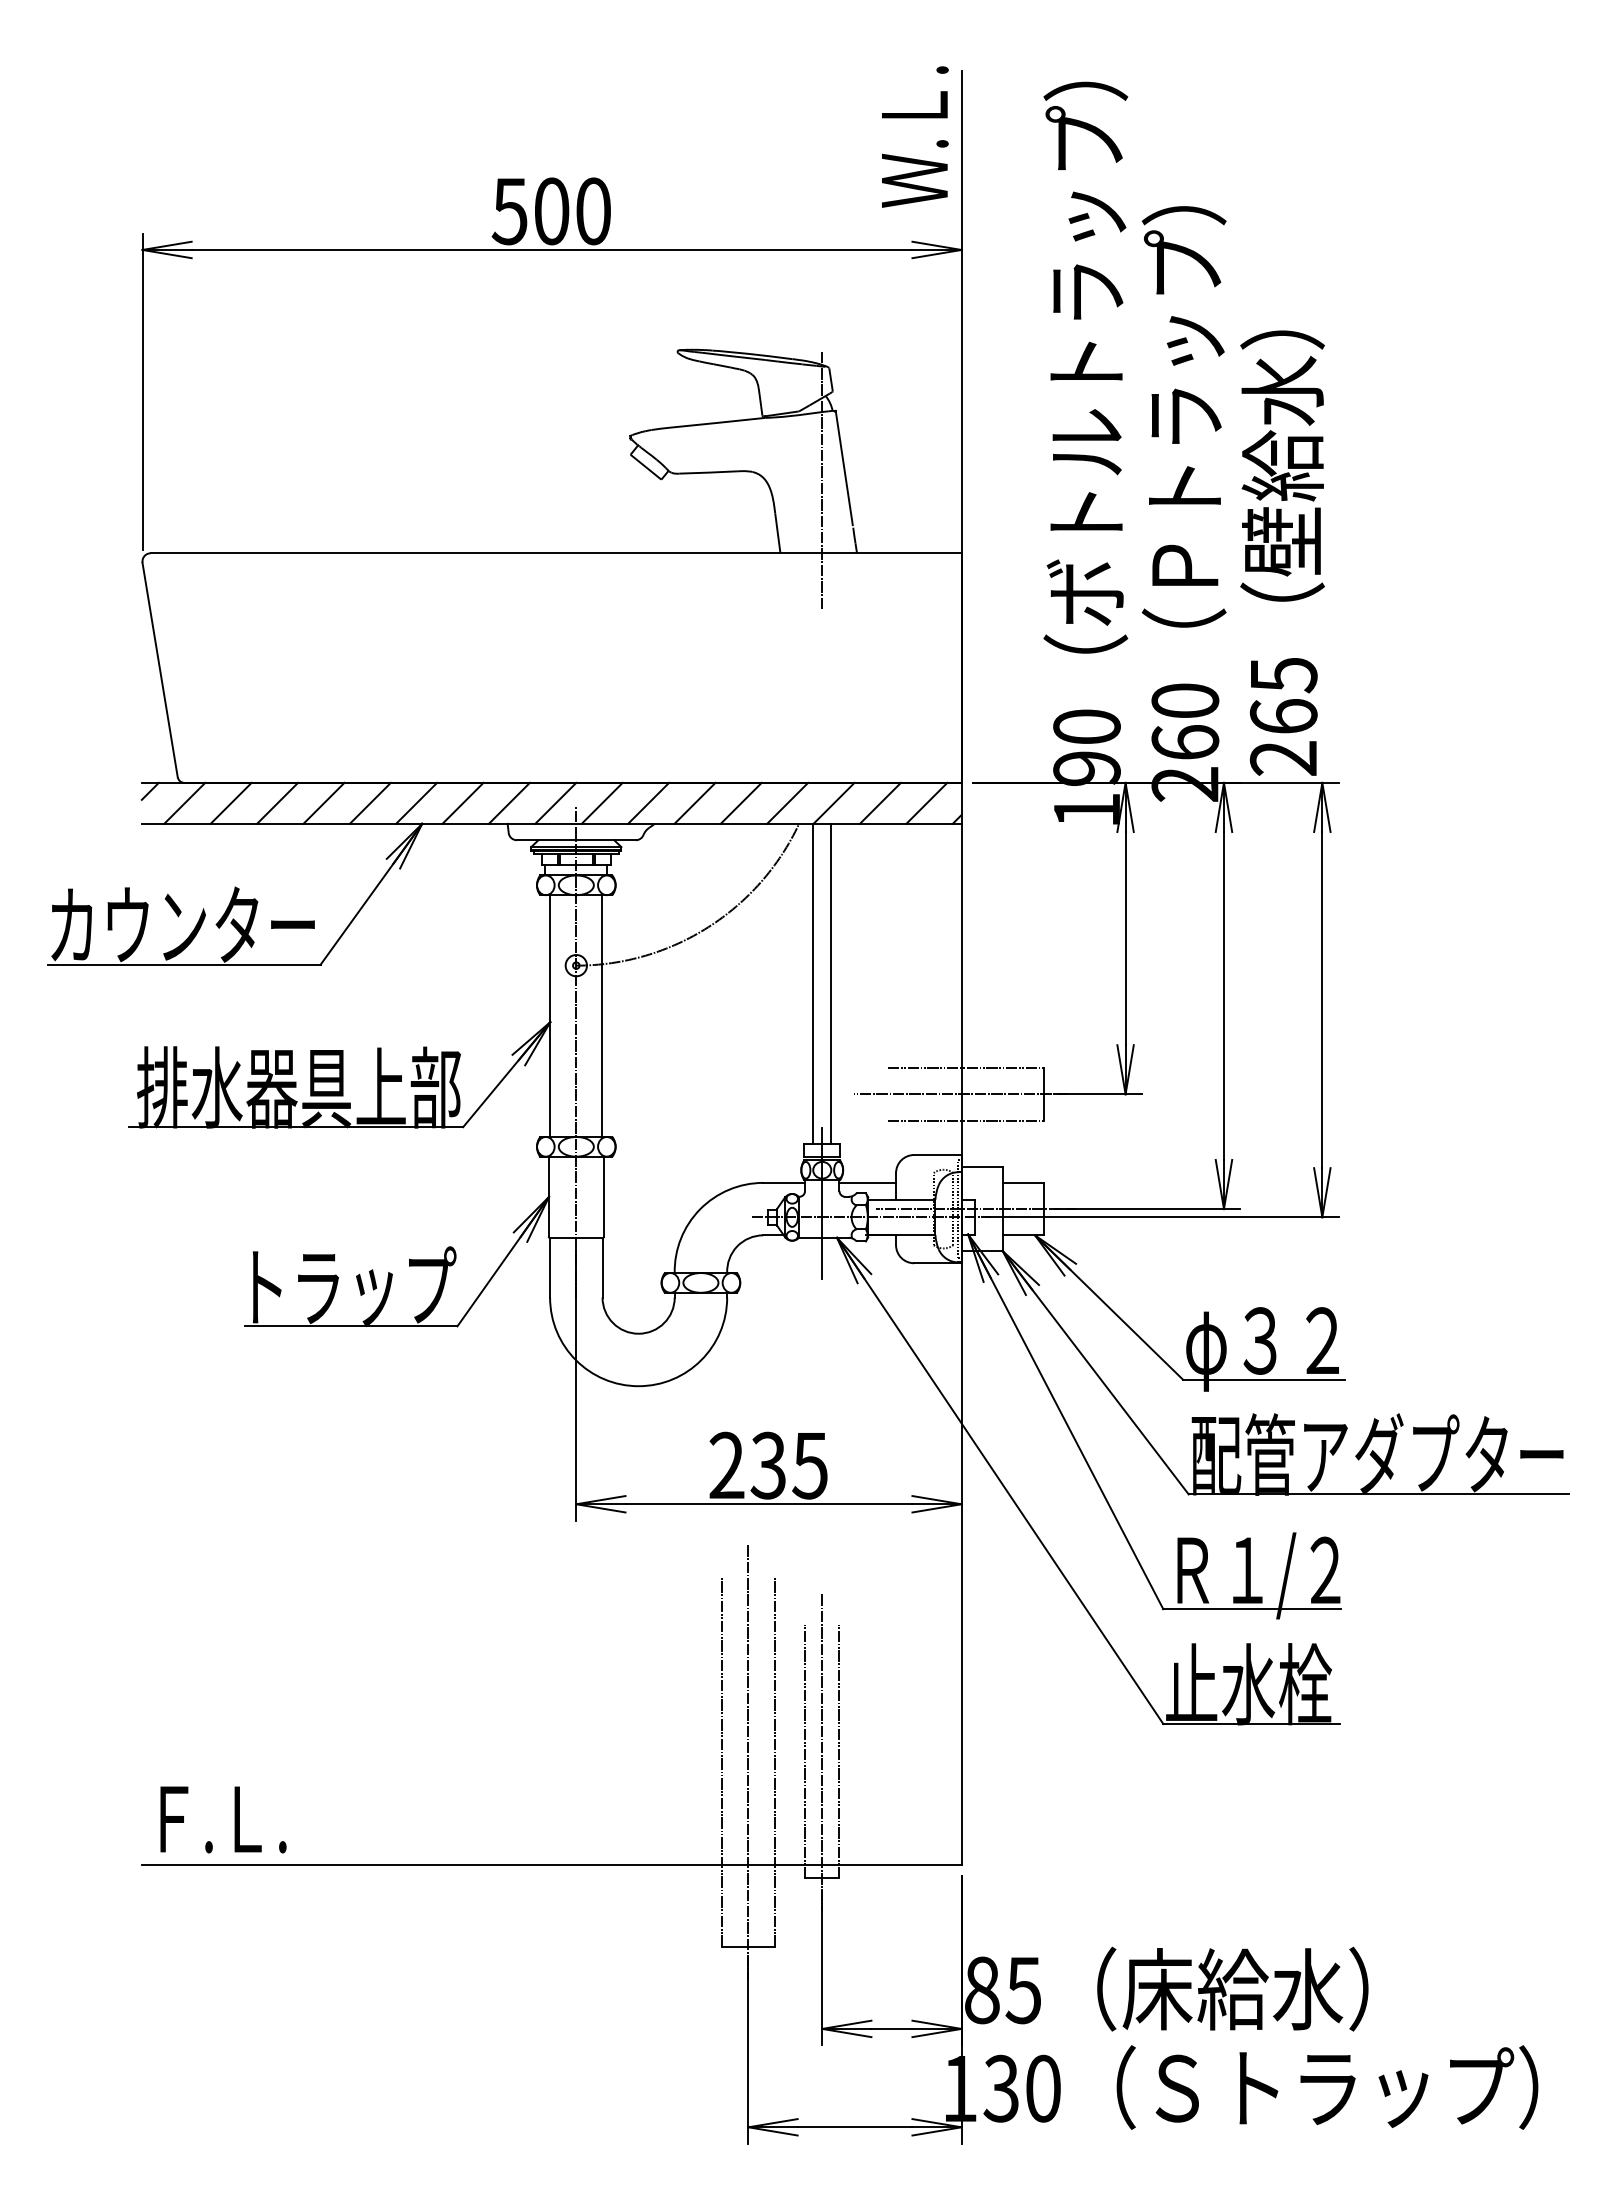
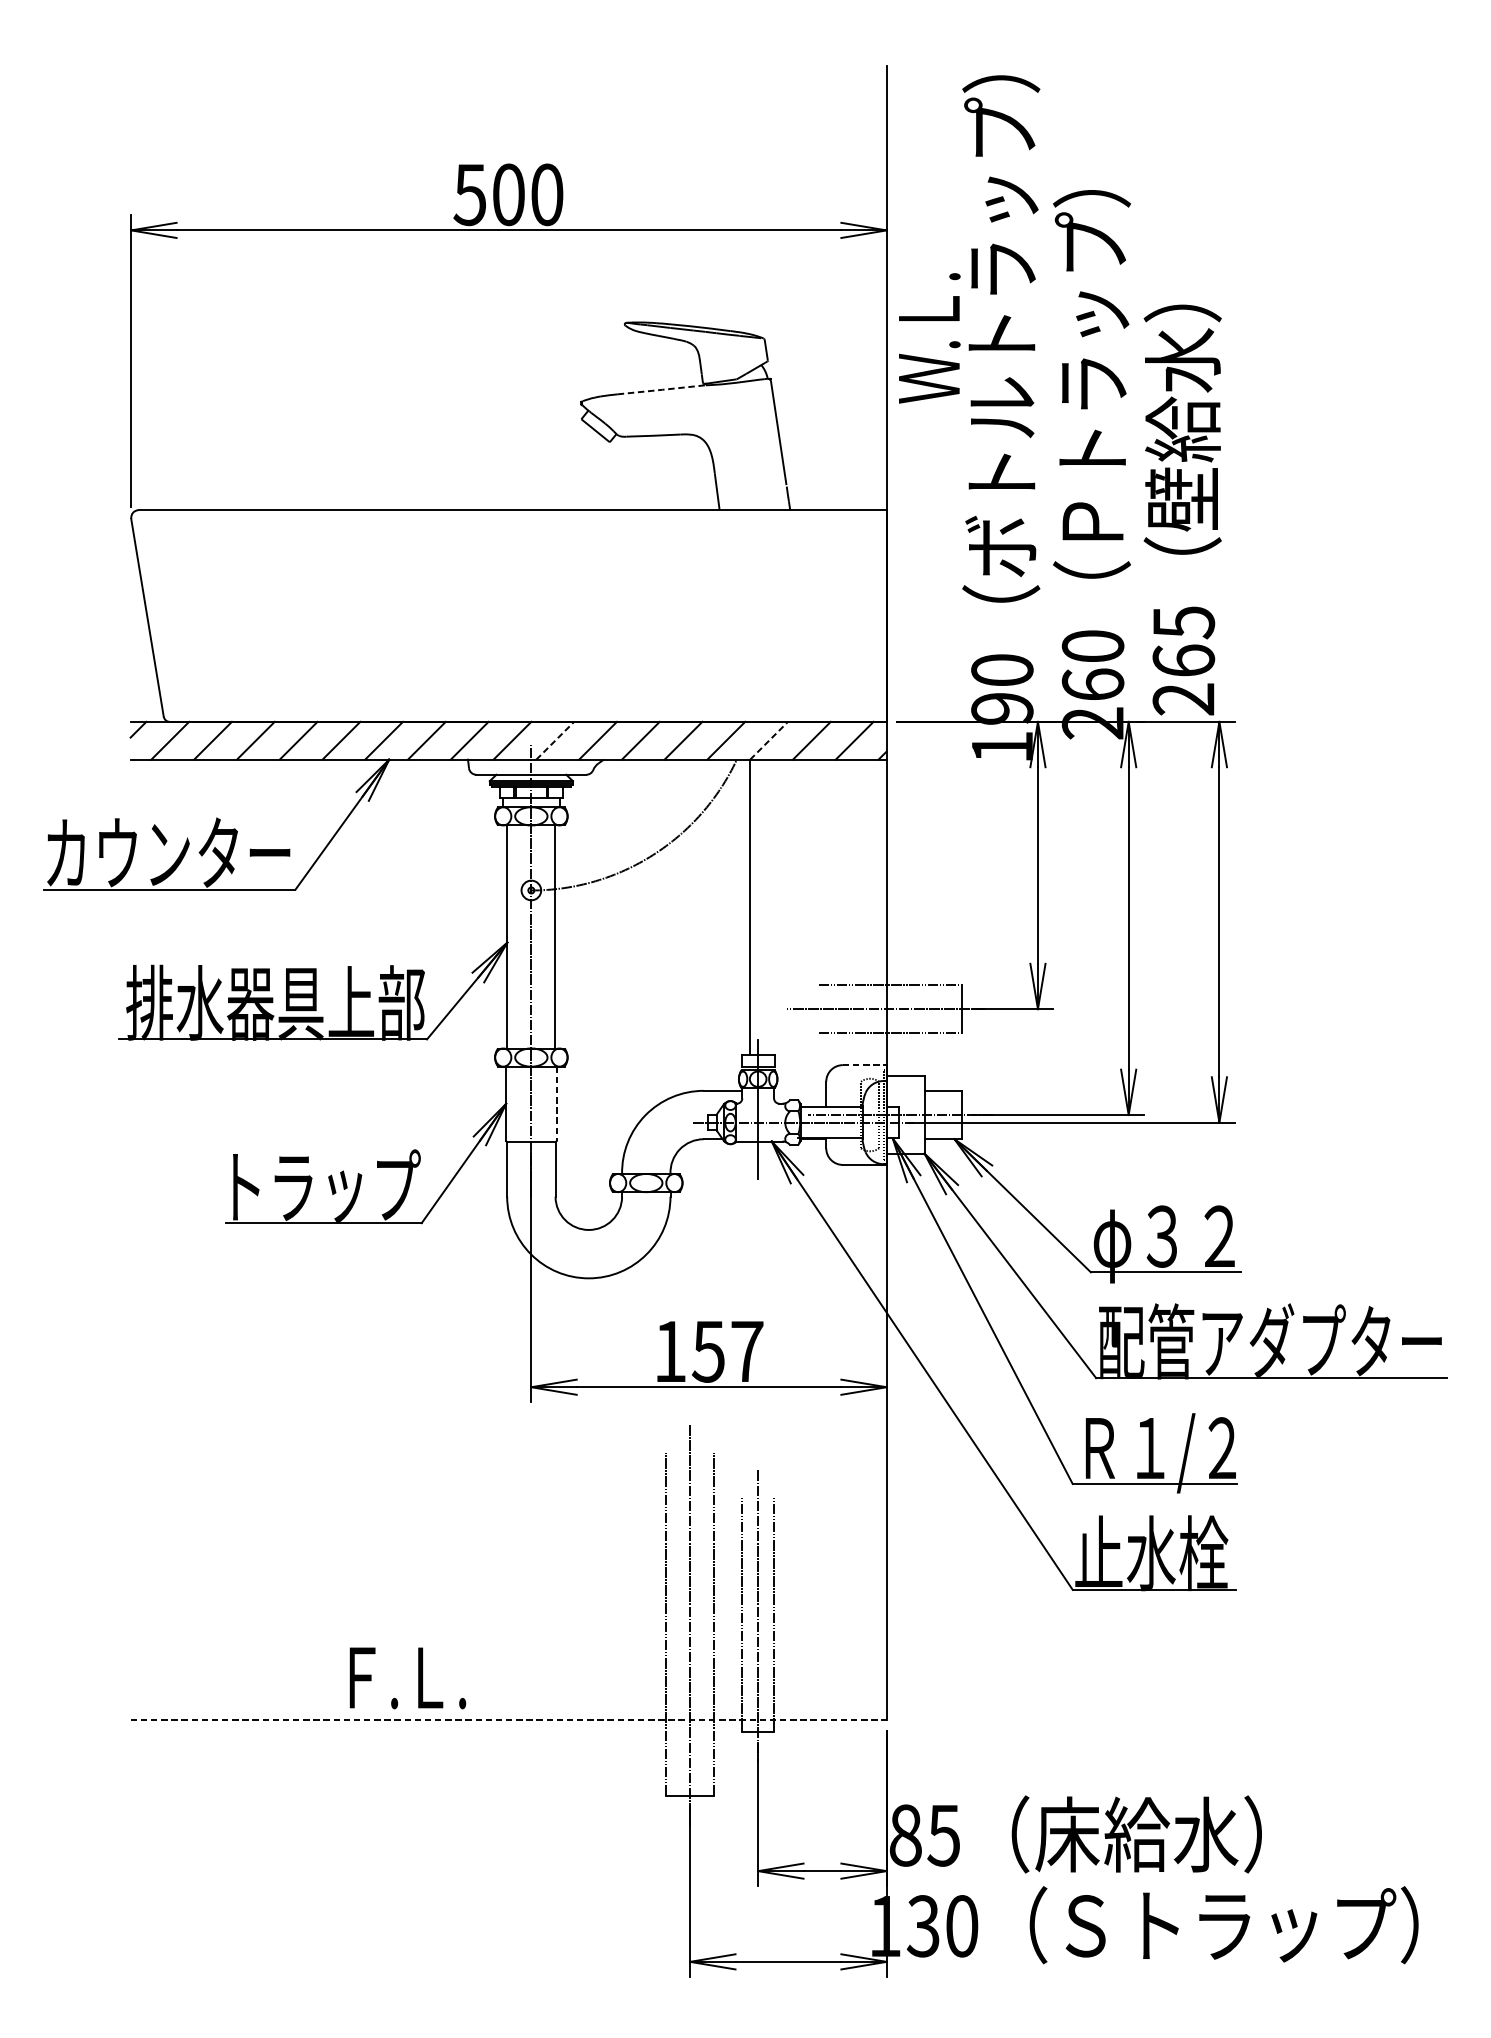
text: (915, 136) -> (929, 337), moved
line: (718, 422) -> (662, 389), solid -> dashed
line: (822, 479) -> (758, 442), removed
line: (602, 803) -> (555, 740), solid -> dashed
line: (834, 803) -> (769, 740), solid -> dashed
line: (831, 983) -> (766, 906), removed
line: (937, 1155) -> (864, 1065), solid -> dashed
line: (867, 1182) -> (799, 1090), removed
line: (603, 1197) -> (556, 1104), solid -> dashed
text: (768, 1465) -> (708, 1351), 235 -> 157
text: (223, 1819) -> (407, 1677), moved
line: (551, 1864) -> (508, 1719), solid -> dashed

